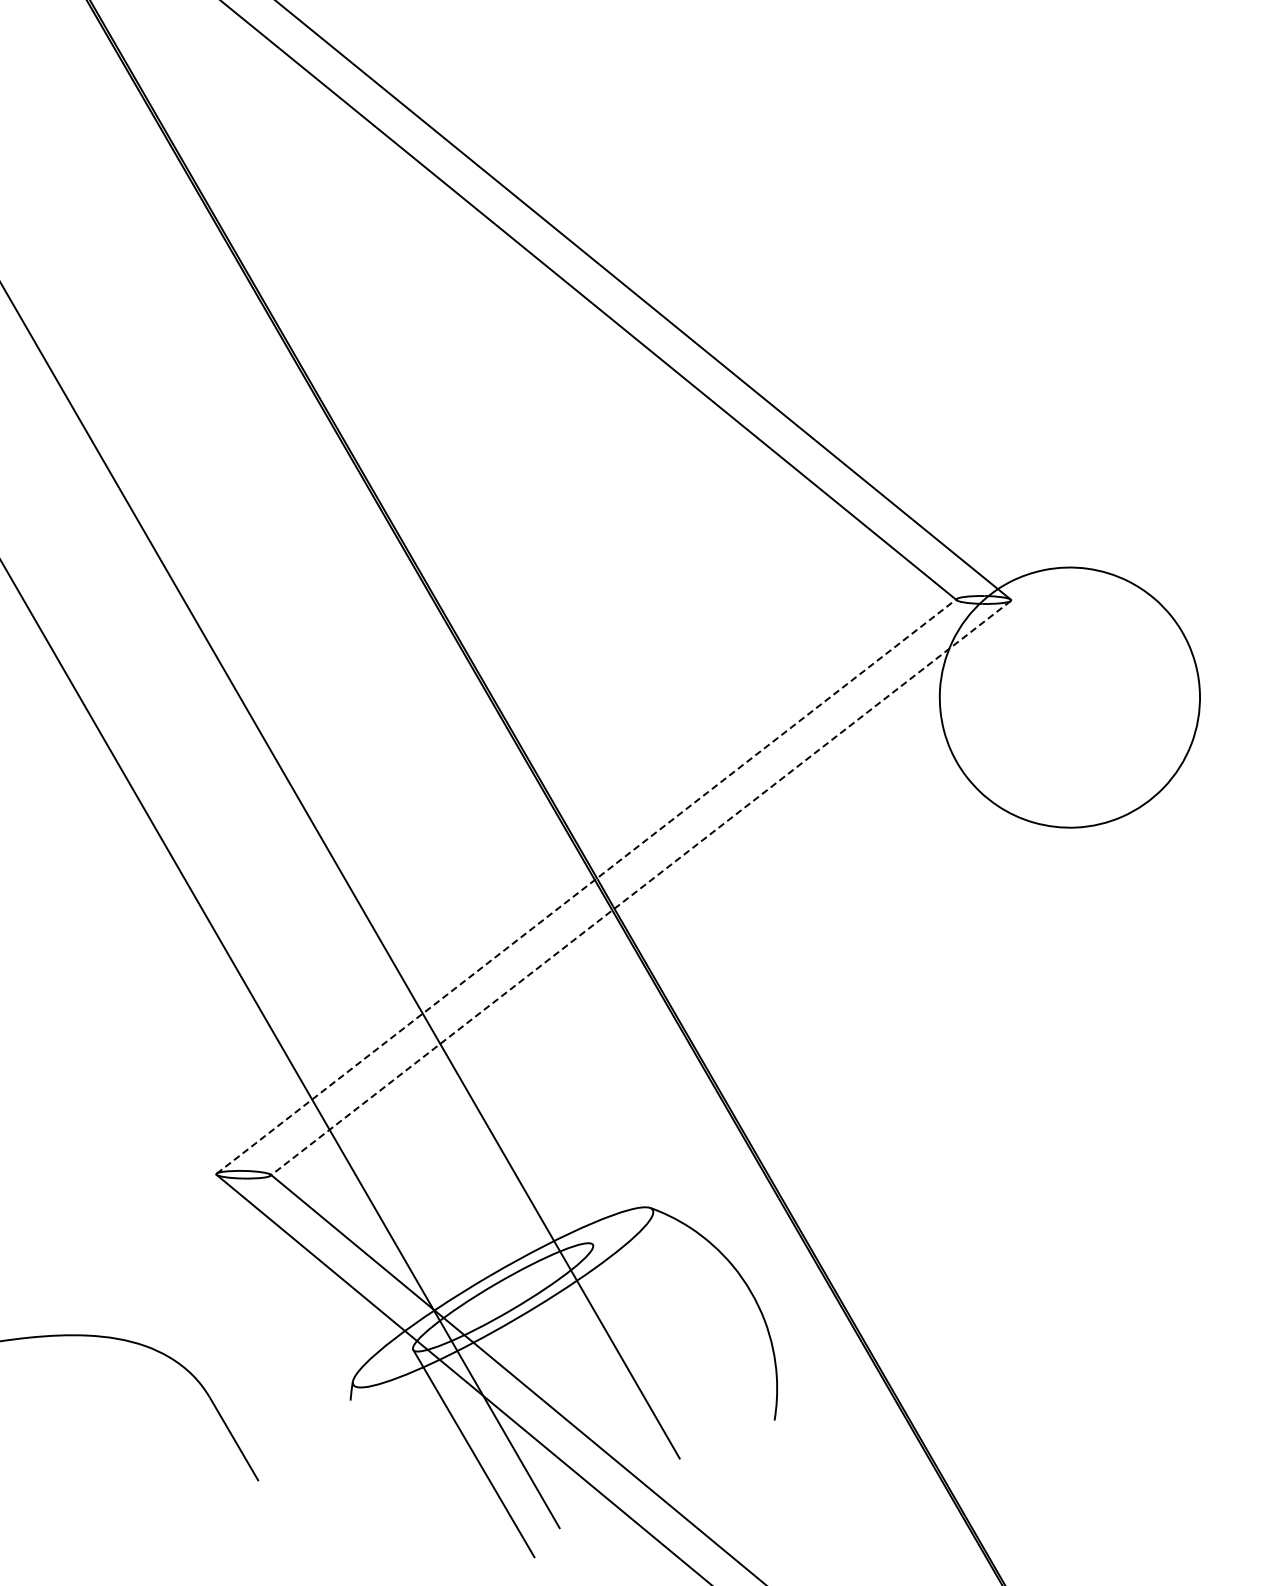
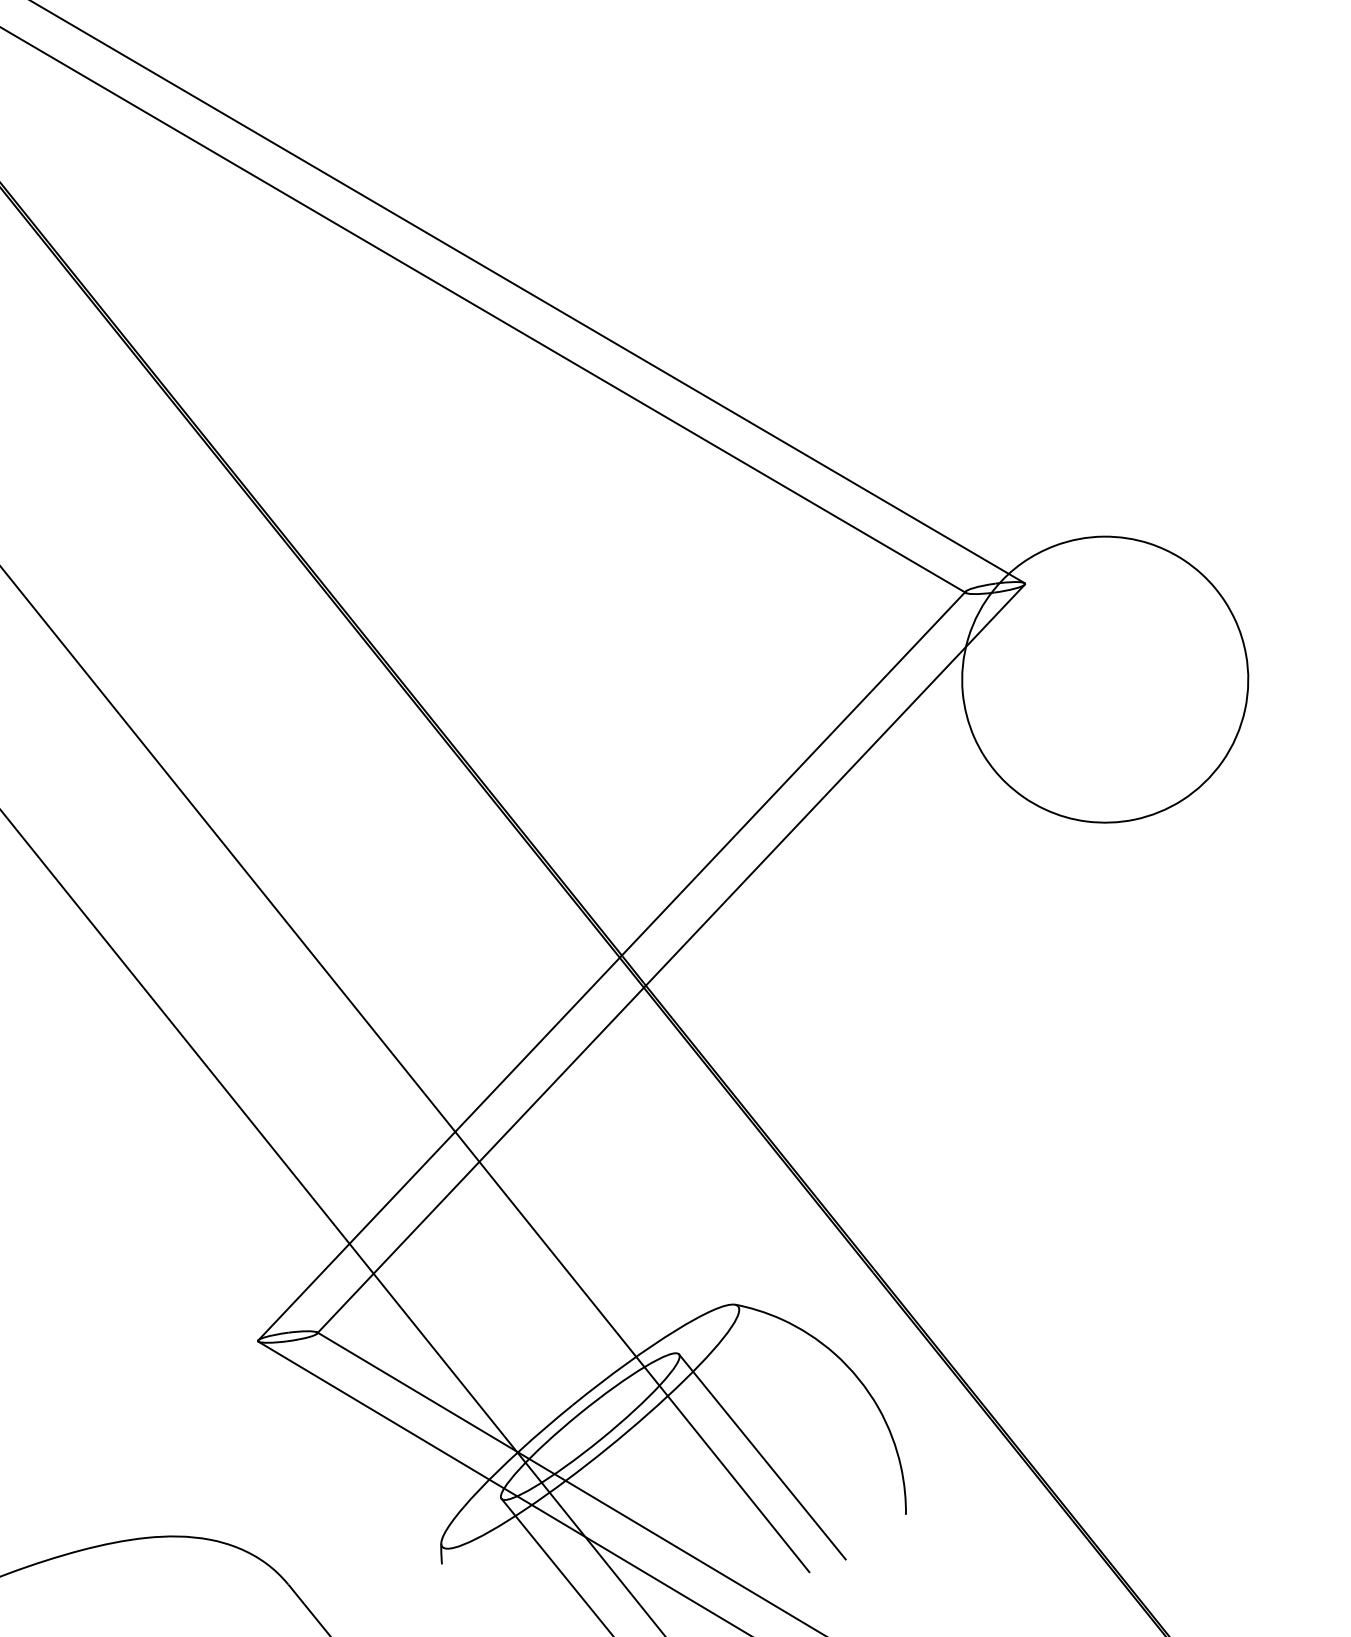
line: (586, 886) -> (611, 966), dashed -> solid
line: (640, 888) -> (670, 959), dashed -> solid
line: (653, 1348) -> (762, 1456), added

